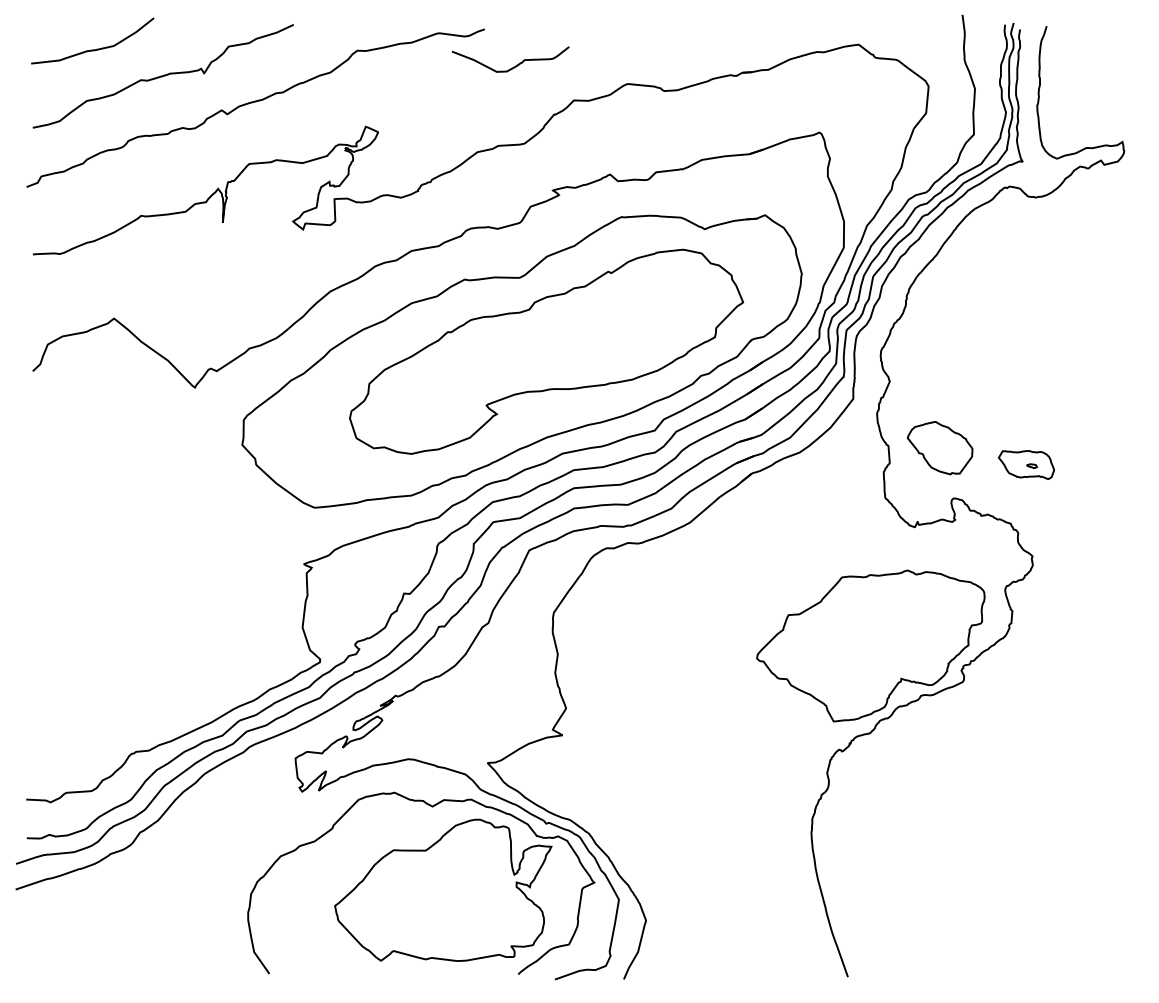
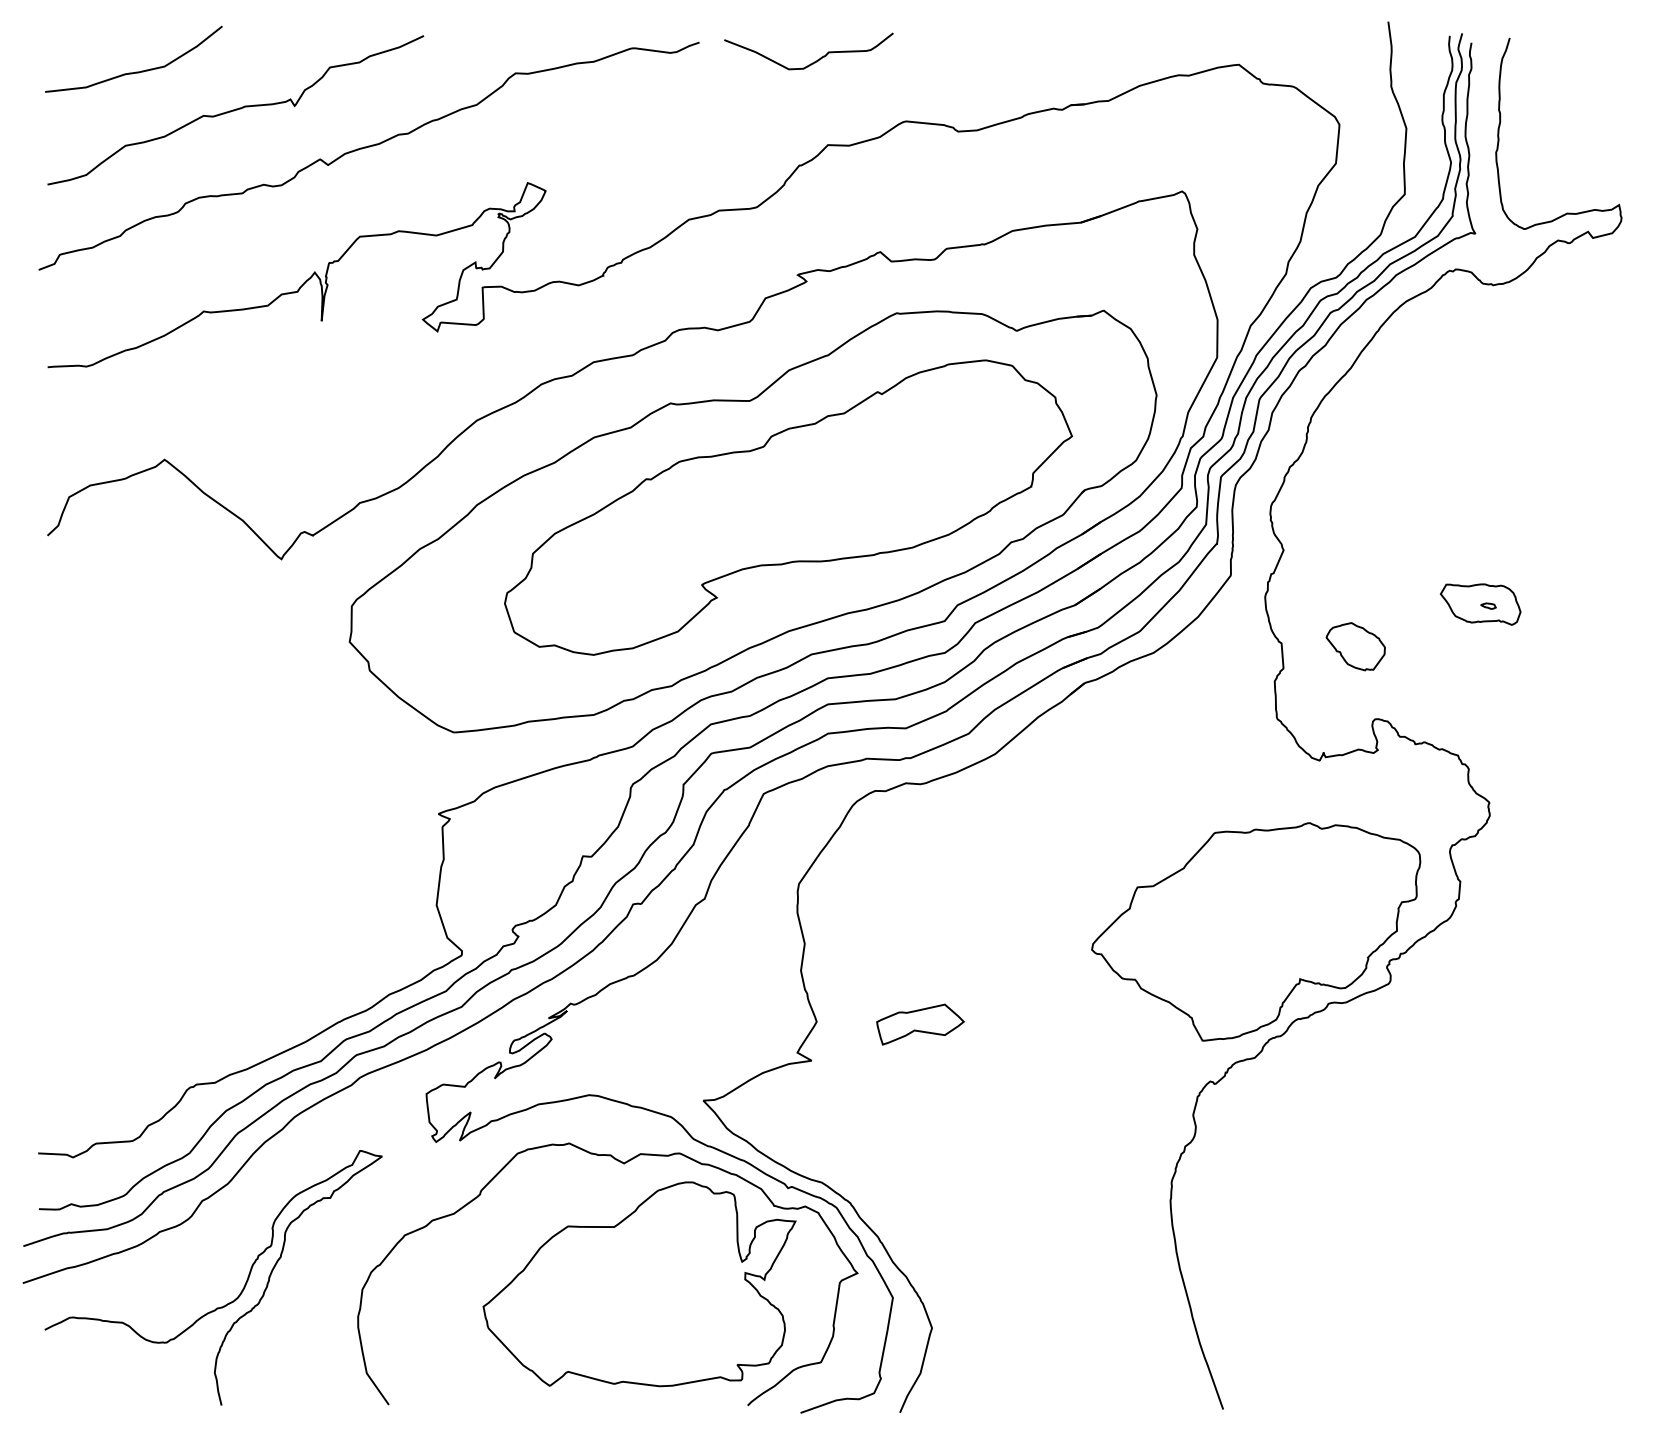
curve: (513, 66) -> (812, 61), moved
part: (939, 448) -> (1355, 647), size x0.62
part: (1026, 464) -> (1480, 603), moved
part: (638, 710) -> (921, 1024), added
curve: (158, 902) -> (228, 1301), added

